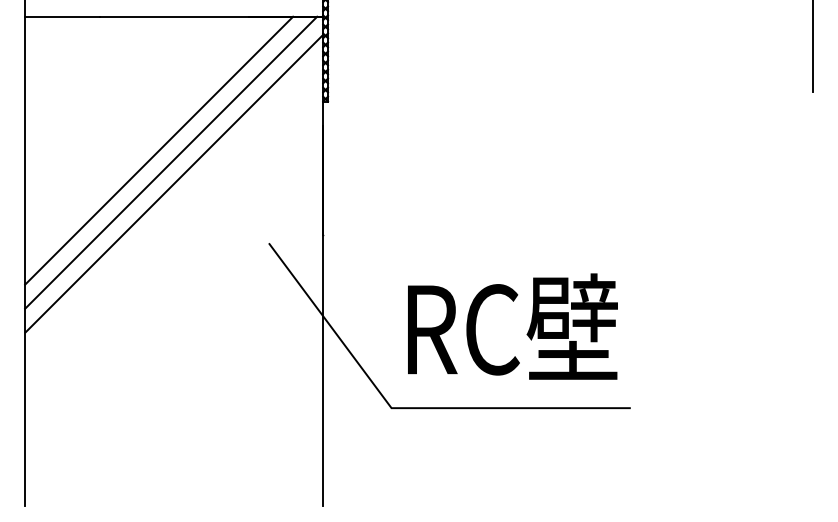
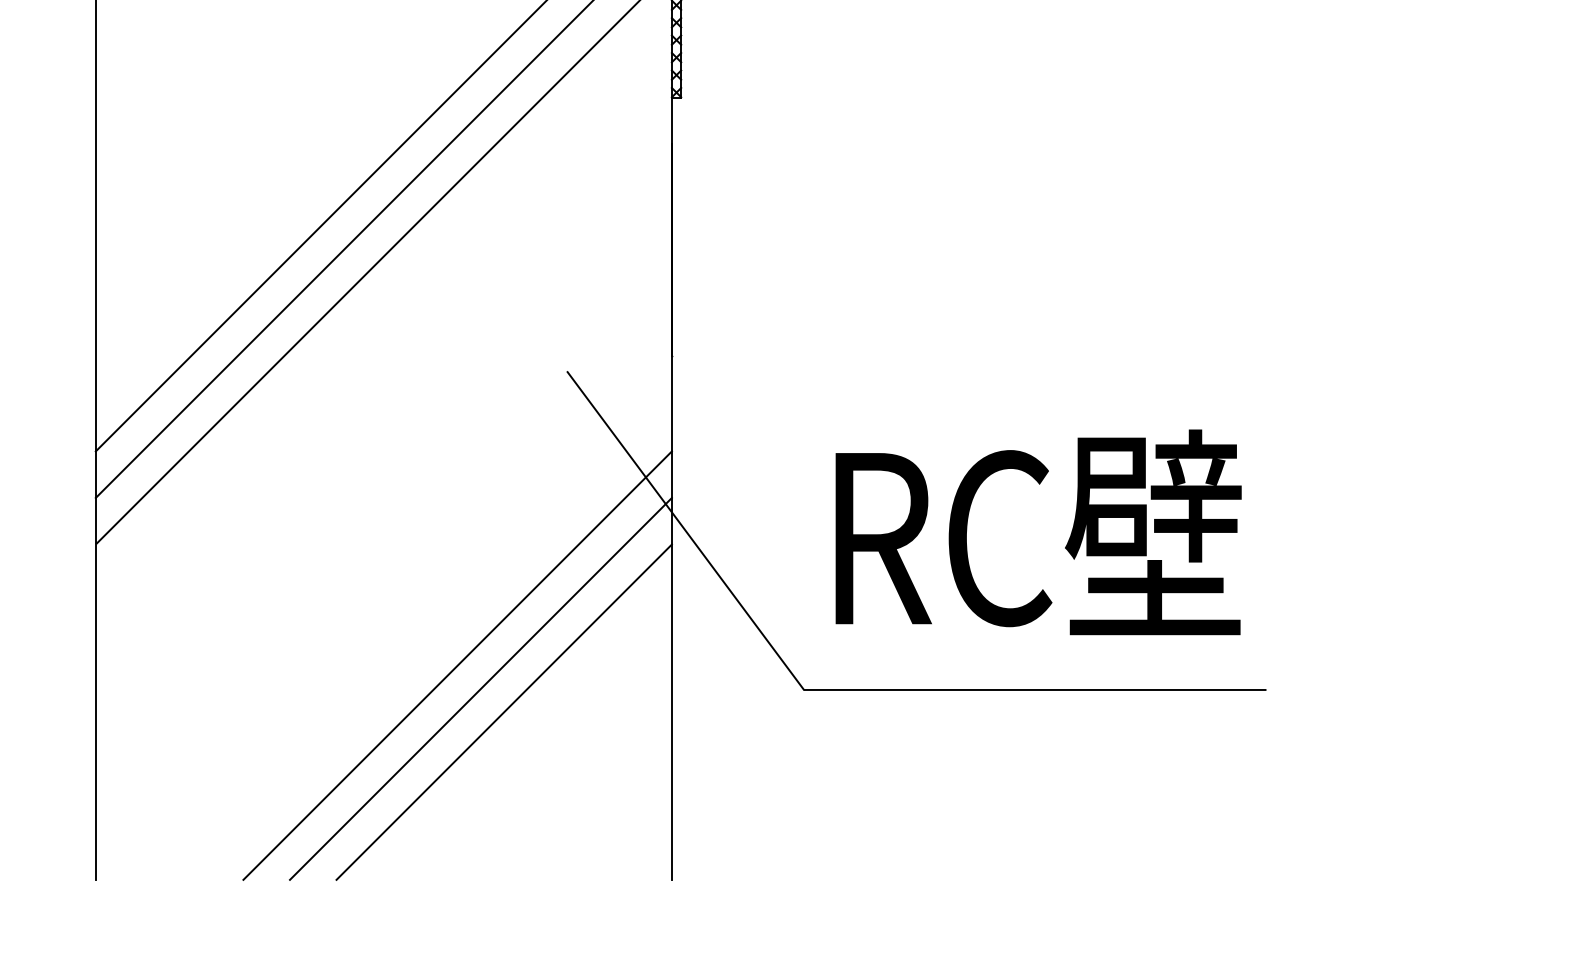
line: (212, 395) -> (457, 665), added
line: (224, 407) -> (481, 688), added
line: (236, 419) -> (504, 711), added

